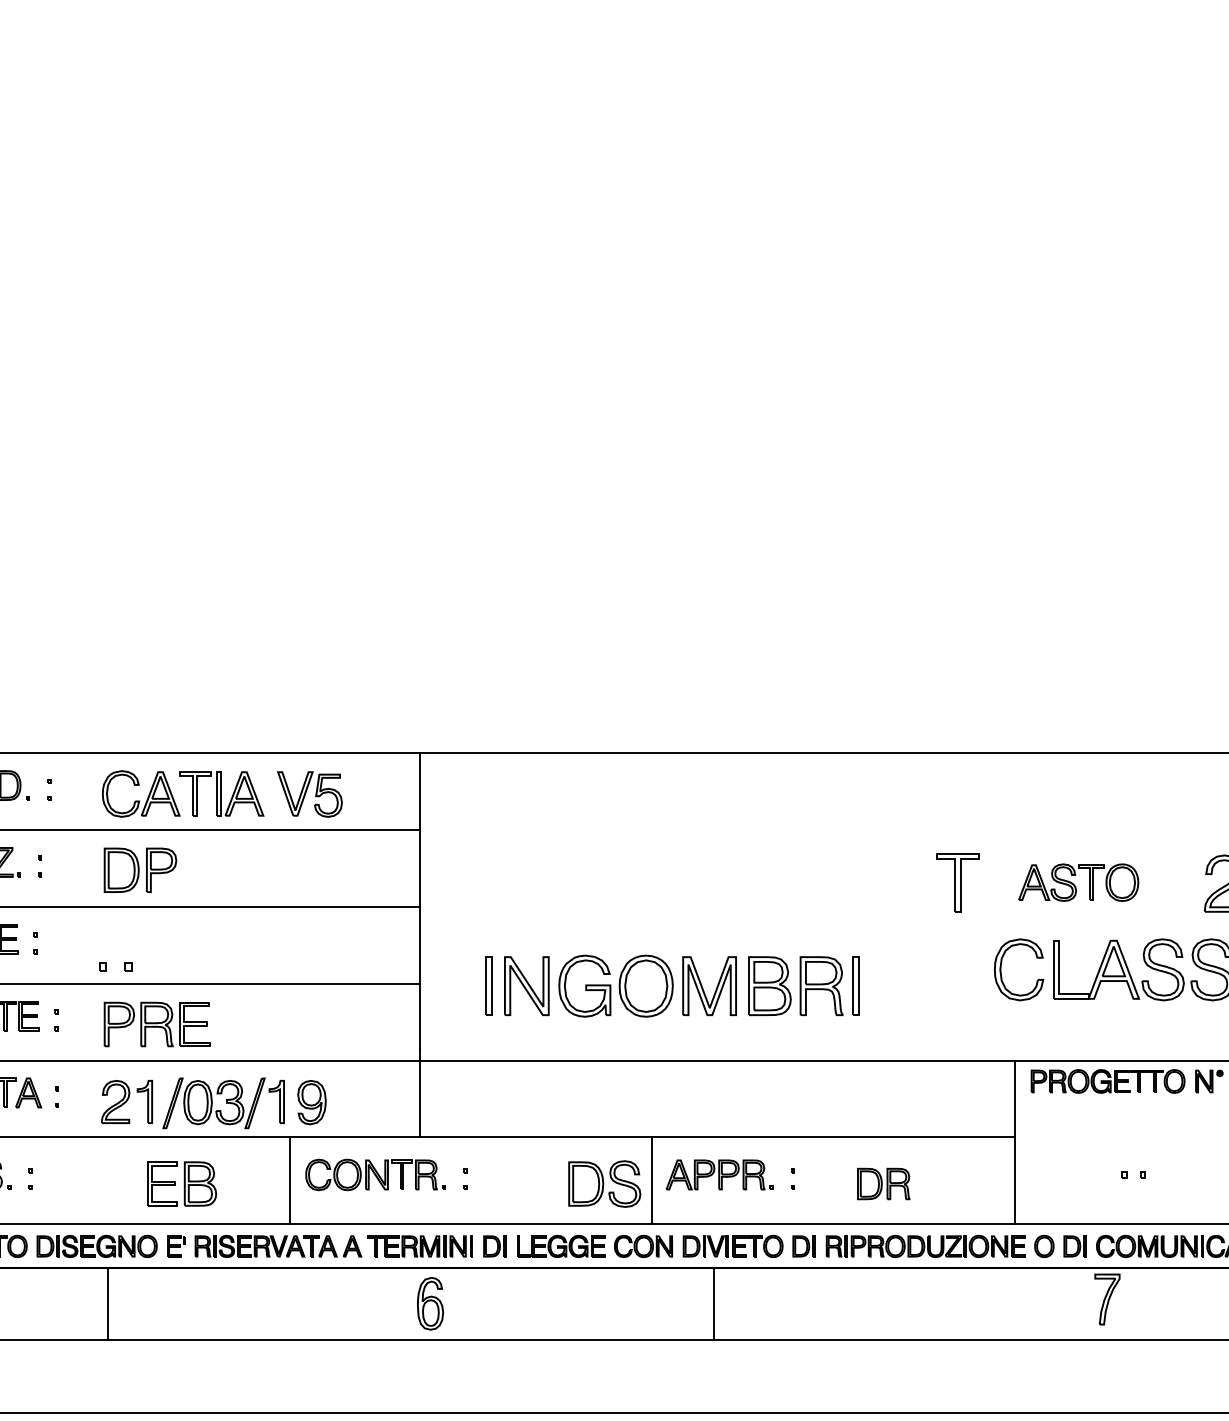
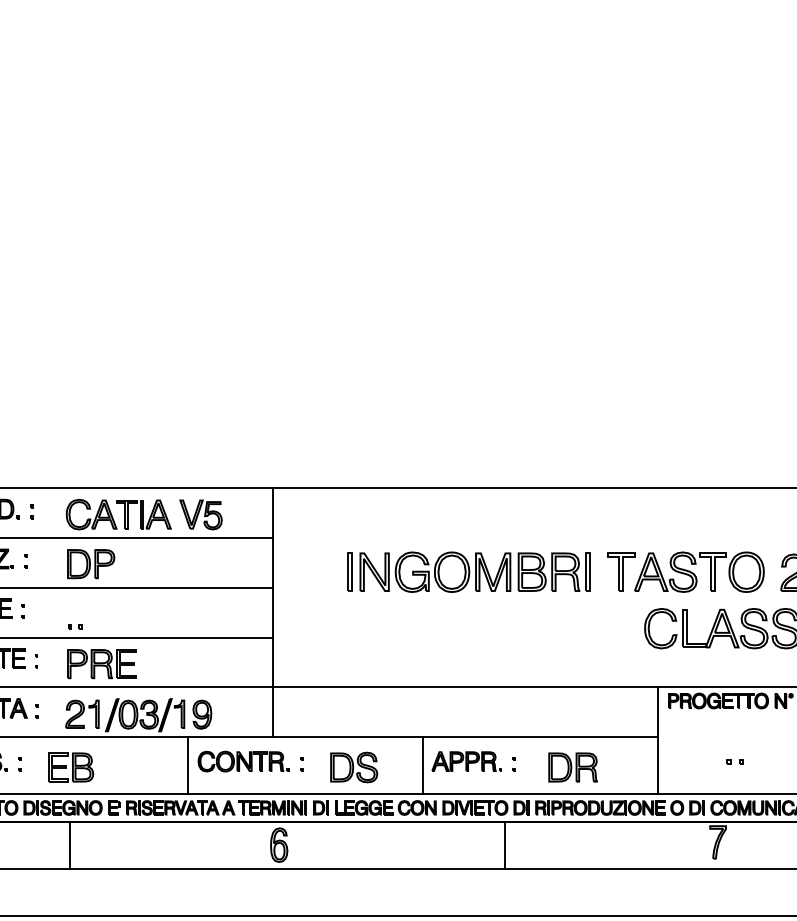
part: (1078, 881) -> (699, 571), size x1.67
part: (116, 966) -> (75, 626), size x0.62
part: (671, 985) -> (468, 571), moved
part: (182, 1184) -> (71, 767), moved
part: (605, 1184) -> (354, 767), moved
part: (882, 1184) -> (572, 767), size x1.43
line: (714, 1302) -> (505, 844), moved

